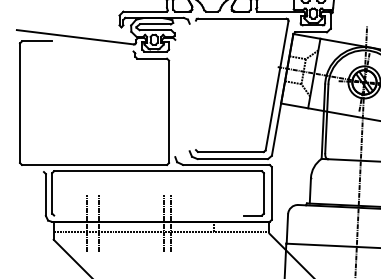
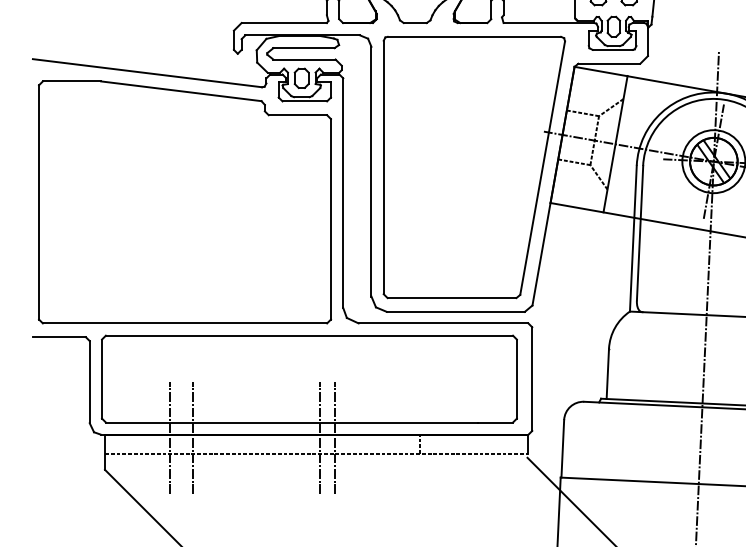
line: (92, 46) -> (181, 91), added
line: (195, 85) -> (382, 167), added
line: (189, 87) -> (371, 171), added
line: (175, 98) -> (343, 193), added
line: (29, 172) -> (57, 338), added
line: (149, 215) -> (292, 422), added

